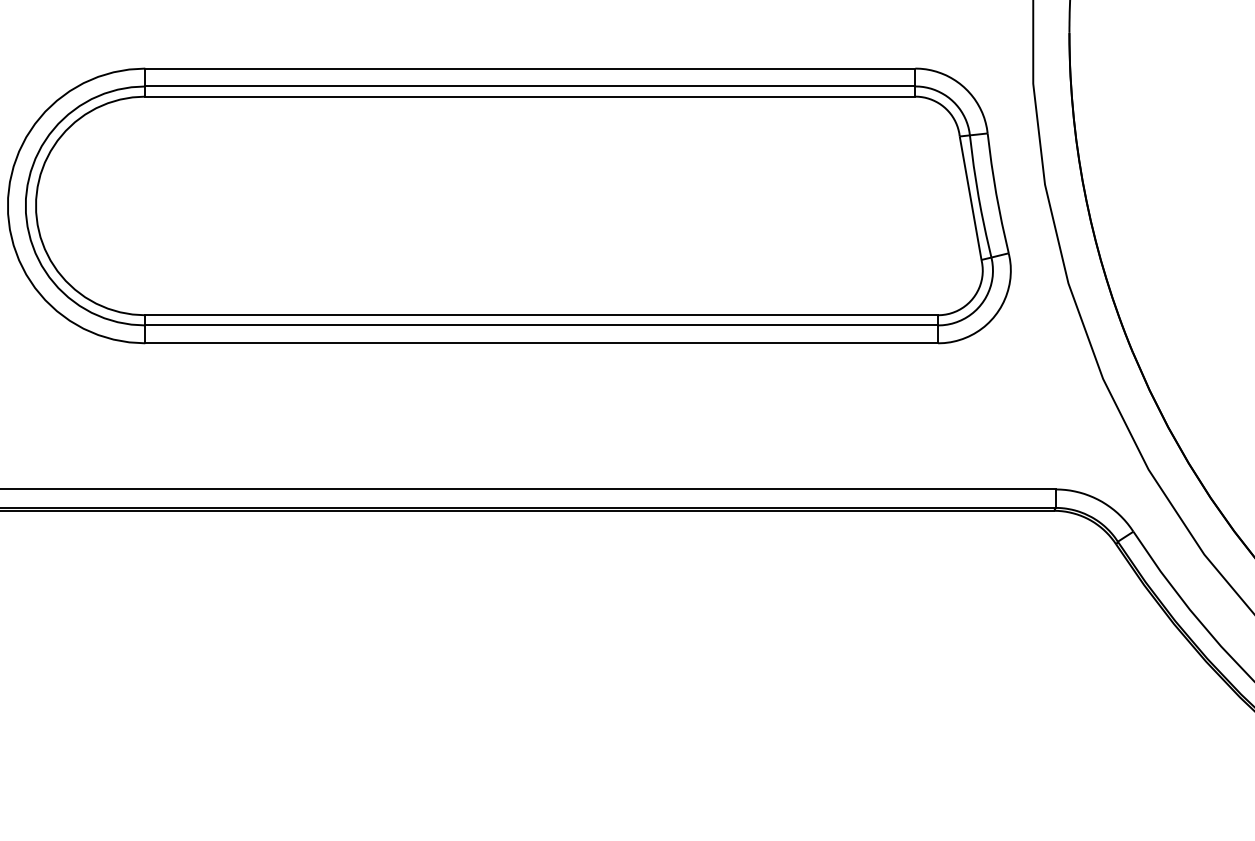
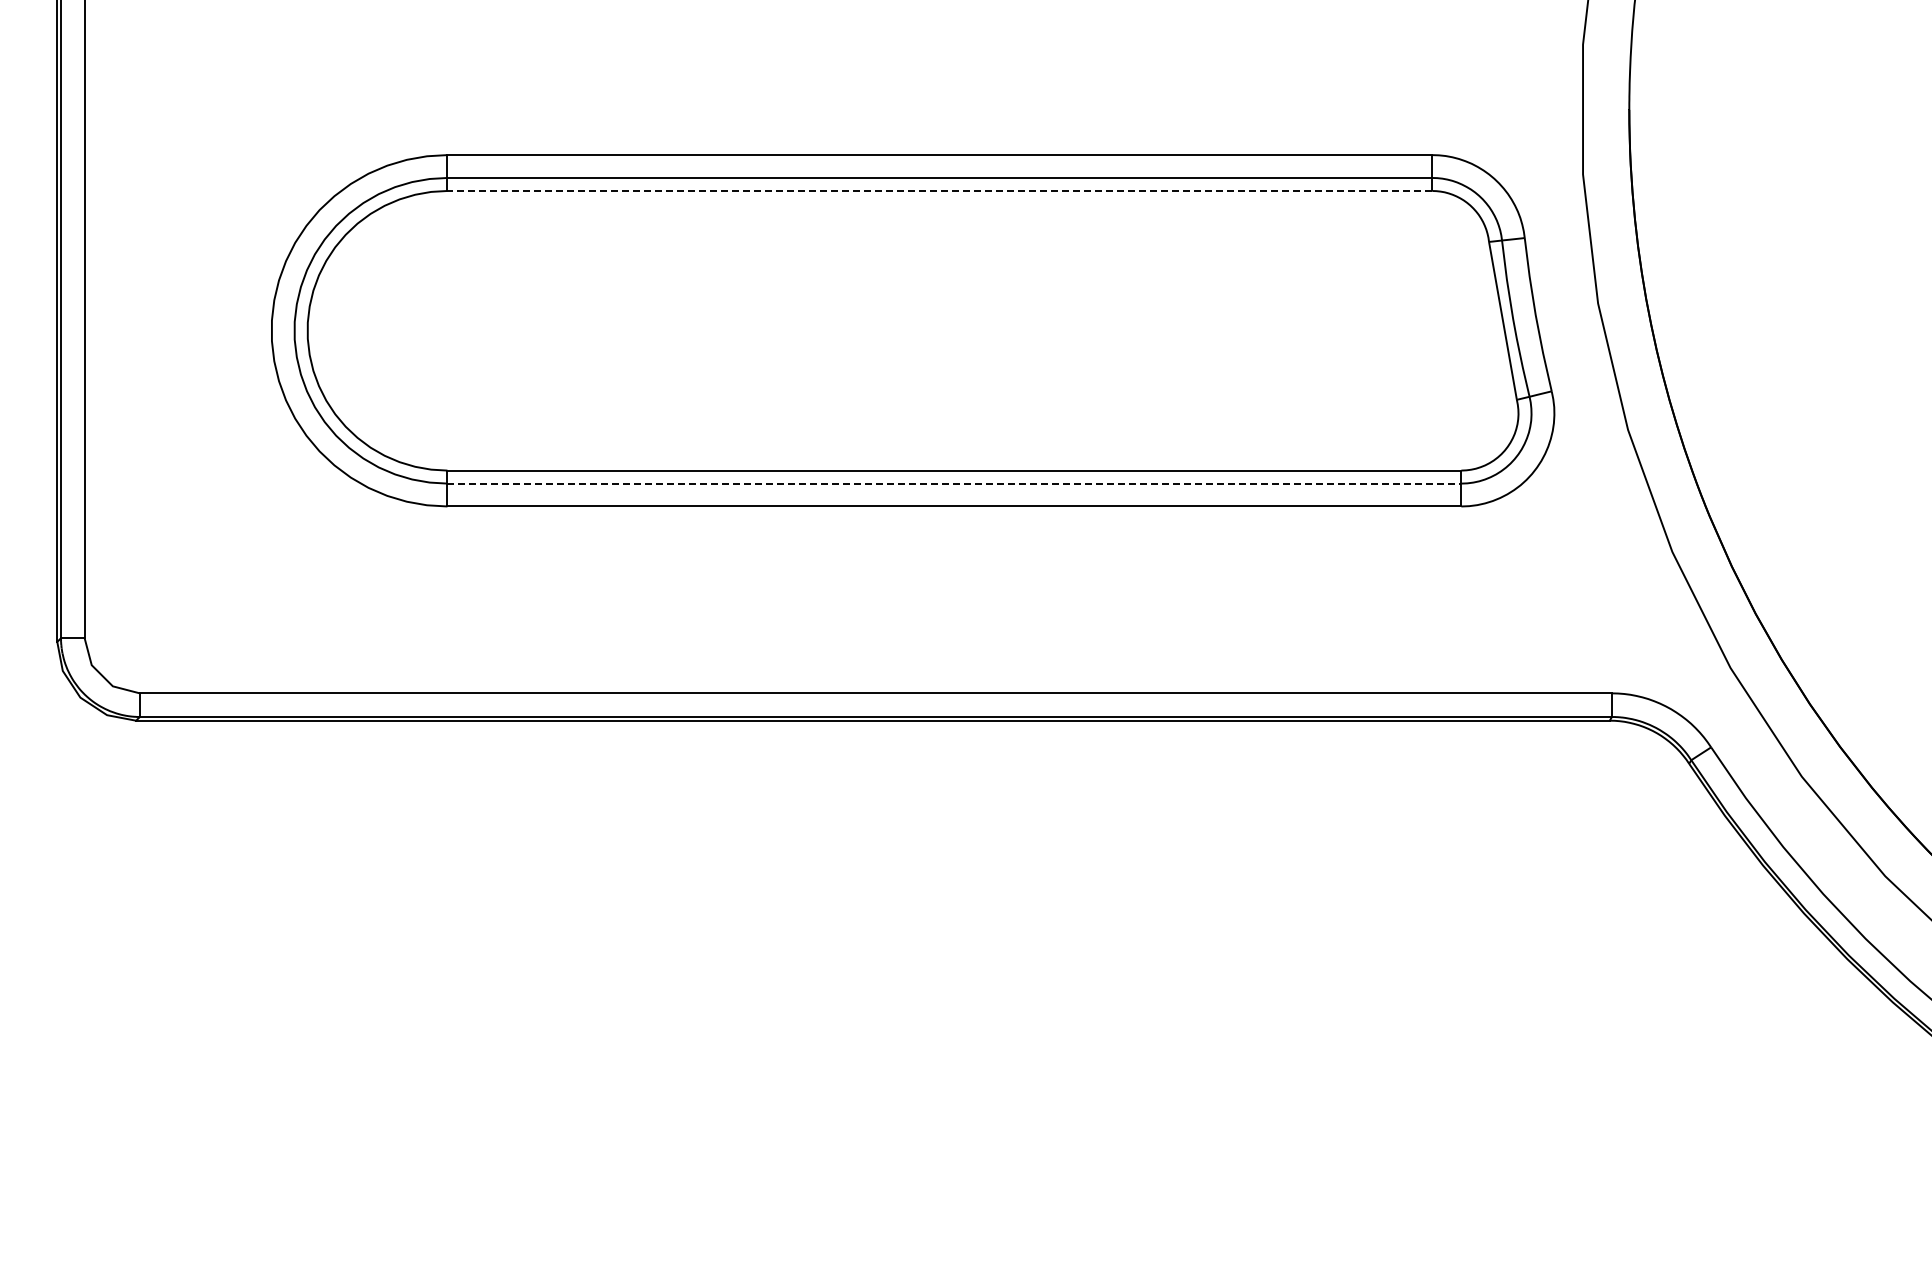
line: (530, 96) -> (939, 190), solid -> dashed
line: (541, 325) -> (954, 483), solid -> dashed

